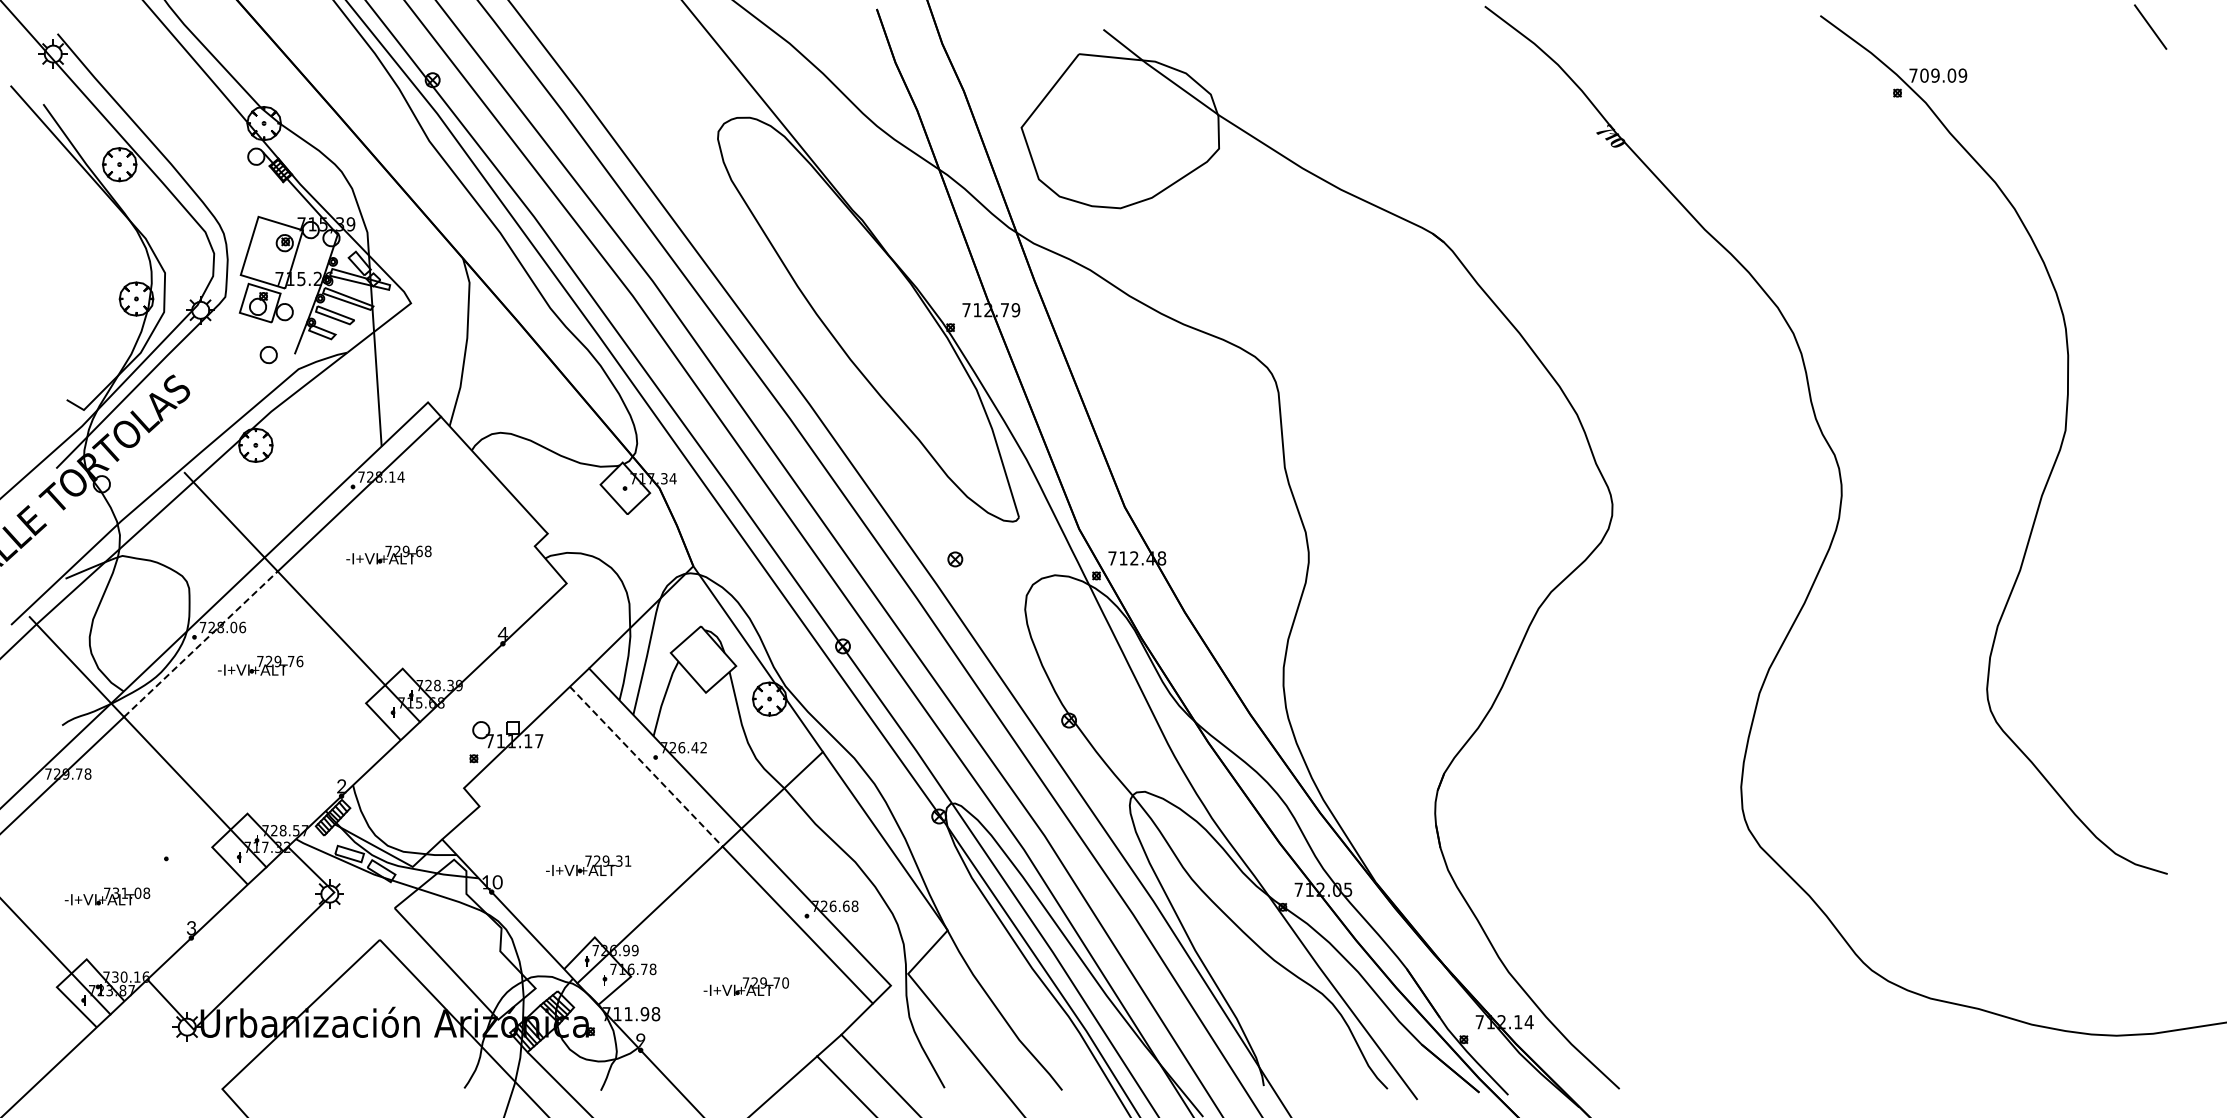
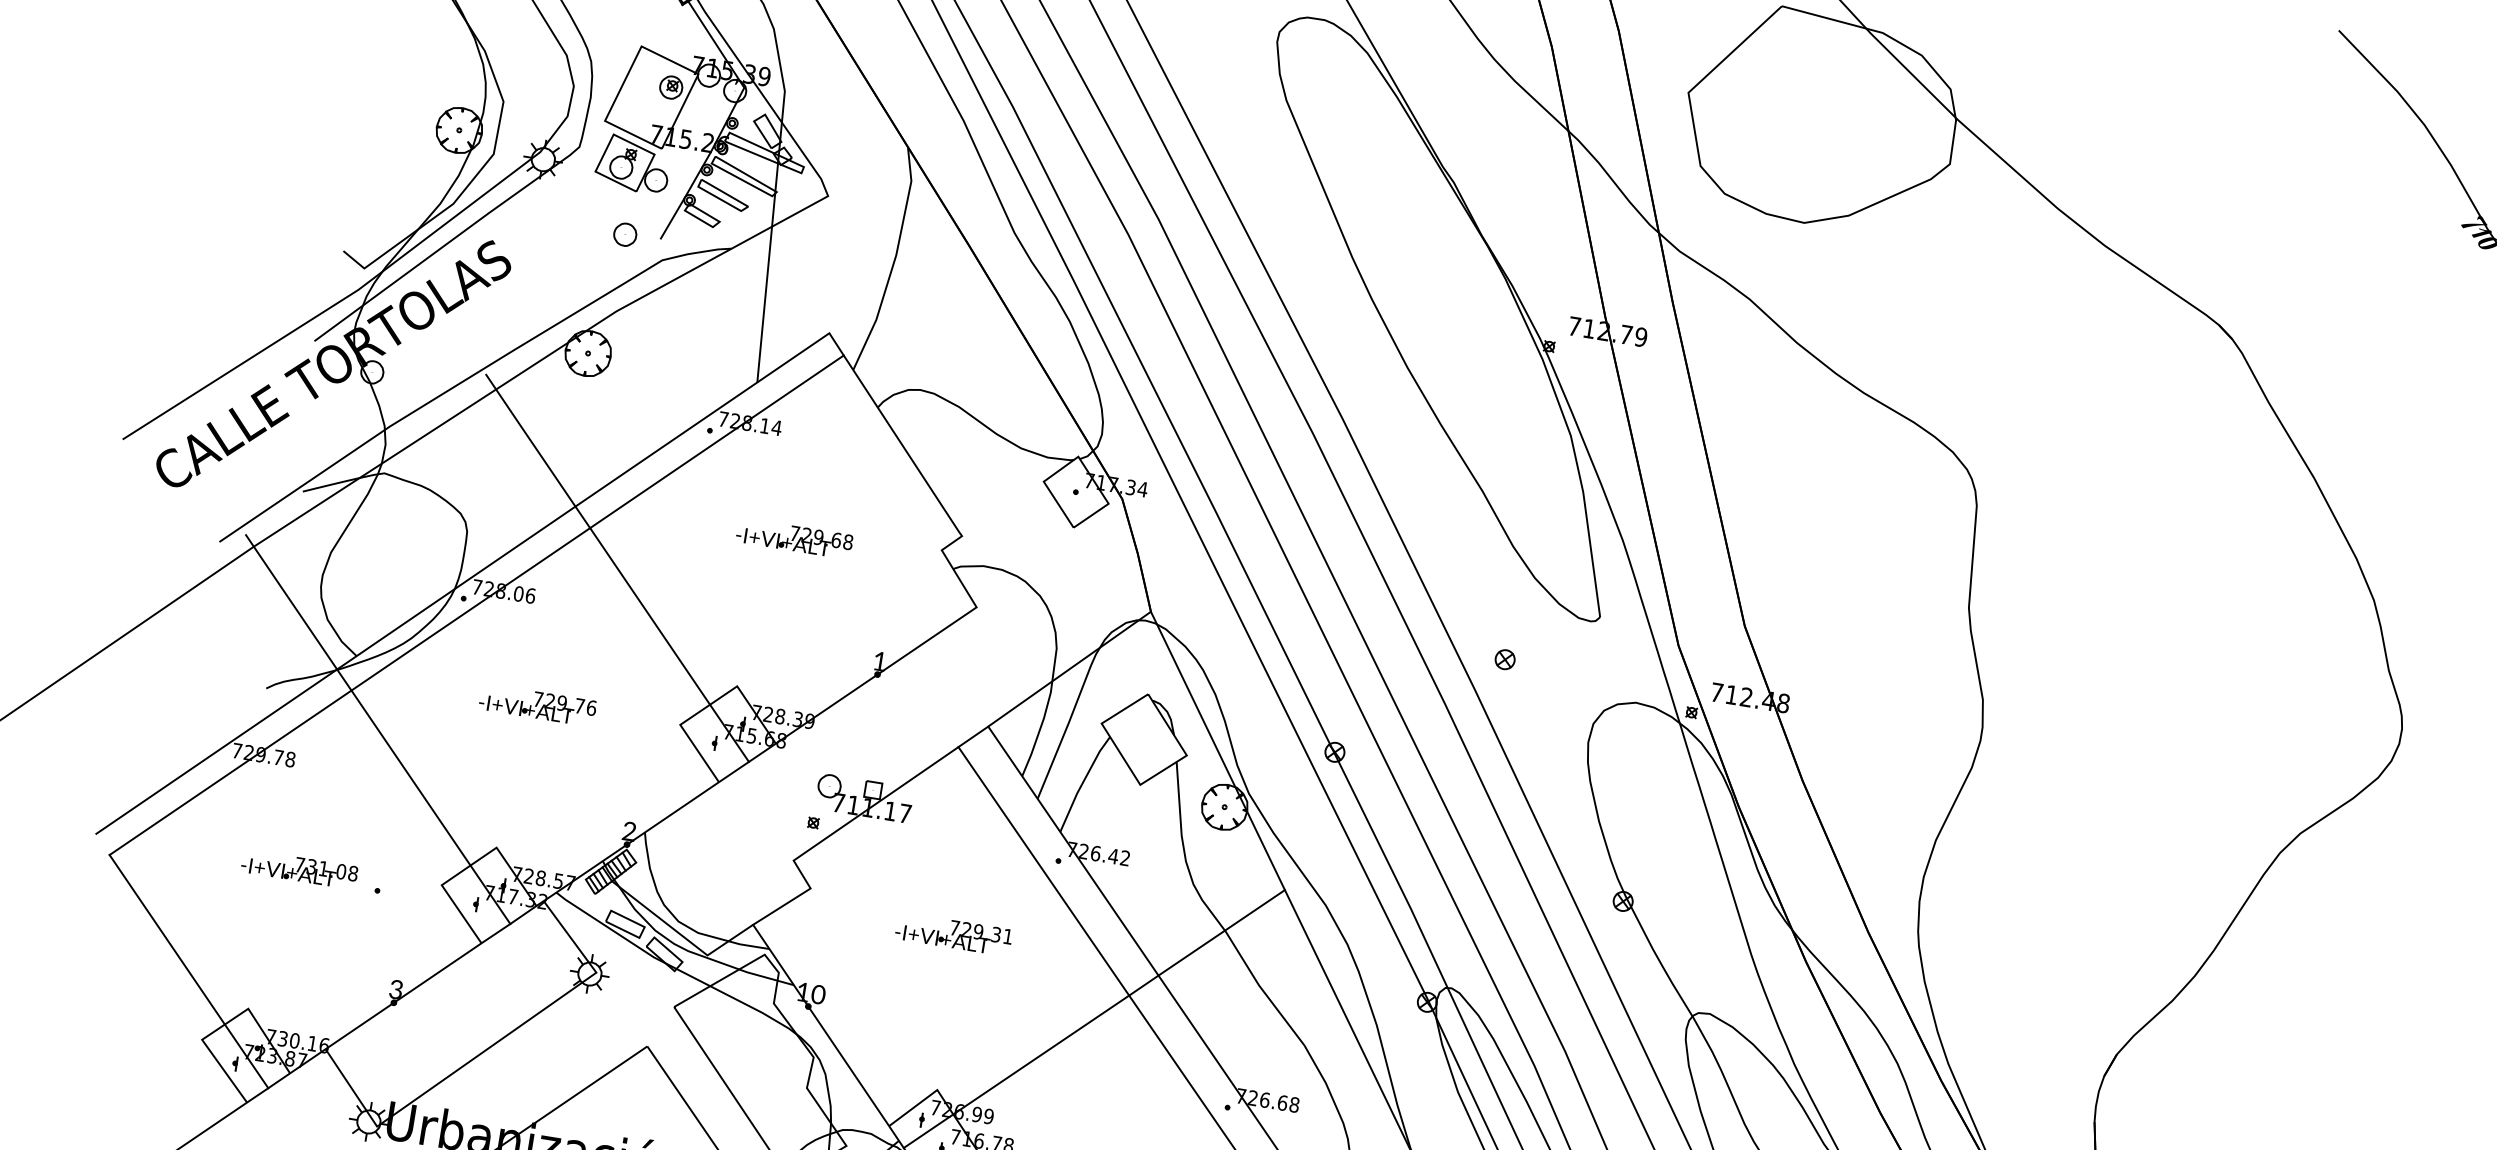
part: (388, 554) -> (794, 537), moved
text: (502, 633) -> (879, 660), 4 -> 1
line: (200, 644) -> (470, 609), dashed -> solid
part: (260, 665) -> (537, 704), moved
line: (646, 766) -> (1044, 871), dashed -> solid
part: (588, 865) -> (953, 933), moved
part: (107, 896) -> (299, 869), moved

